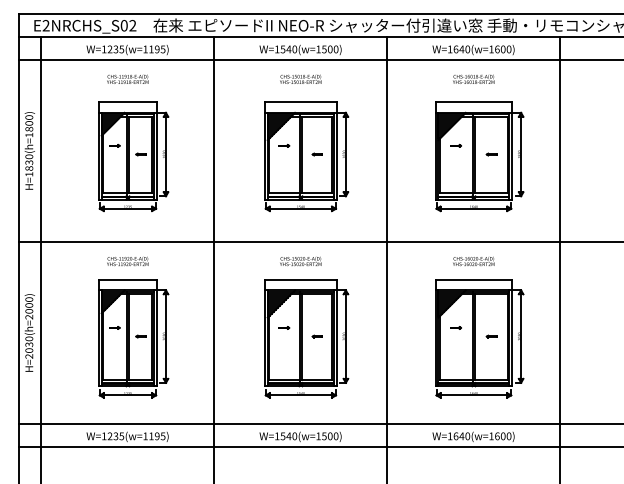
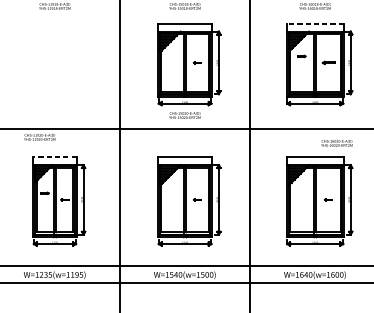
line: (473, 102) -> (314, 23), solid -> dashed
part: (284, 145) -> (172, 56), removed
part: (491, 154) -> (328, 62), size x1.6
part: (133, 156) -> (59, 64), removed
text: (127, 261) -> (39, 137), moved
text: (300, 261) -> (184, 115), moved
text: (473, 261) -> (336, 143), moved
line: (127, 279) -> (54, 156), solid -> dashed
part: (284, 327) -> (172, 193), removed
part: (455, 327) -> (301, 193), removed

